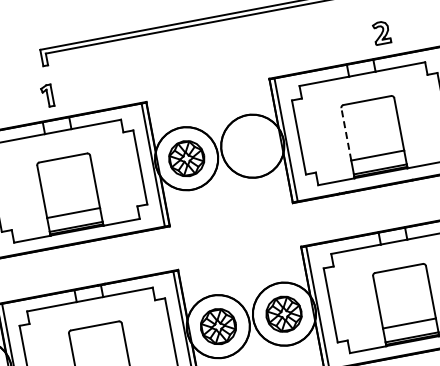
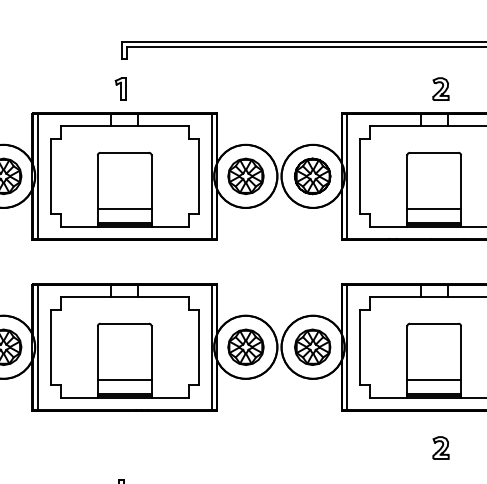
part: (381, 32) -> (440, 88), moved
line: (346, 134) -> (407, 182), dashed -> solid
part: (252, 146) -> (312, 176), added

